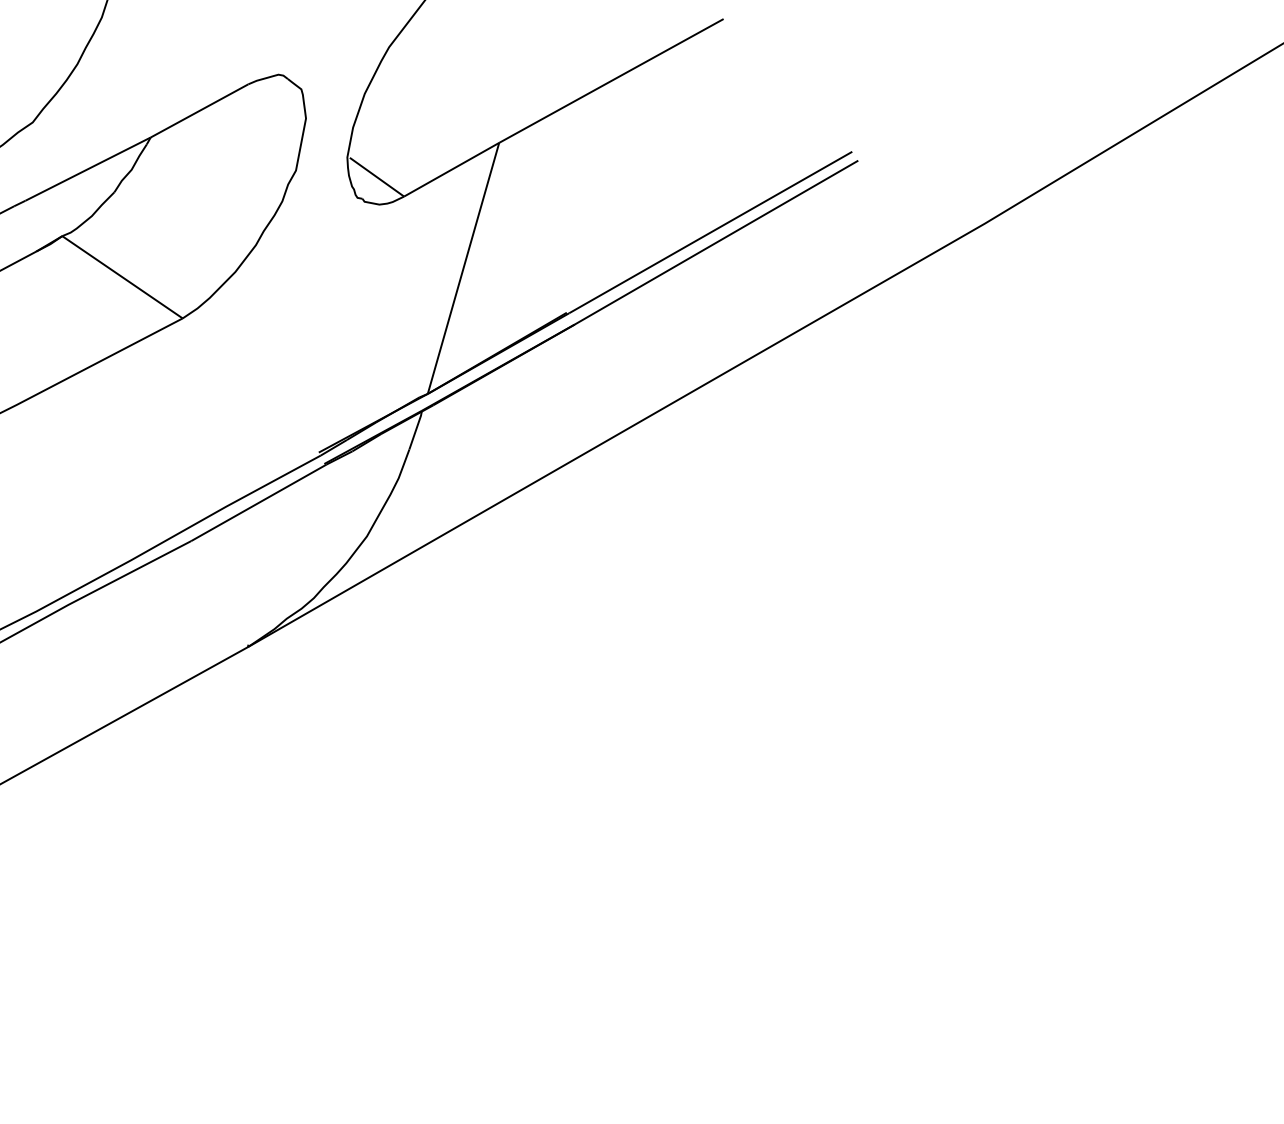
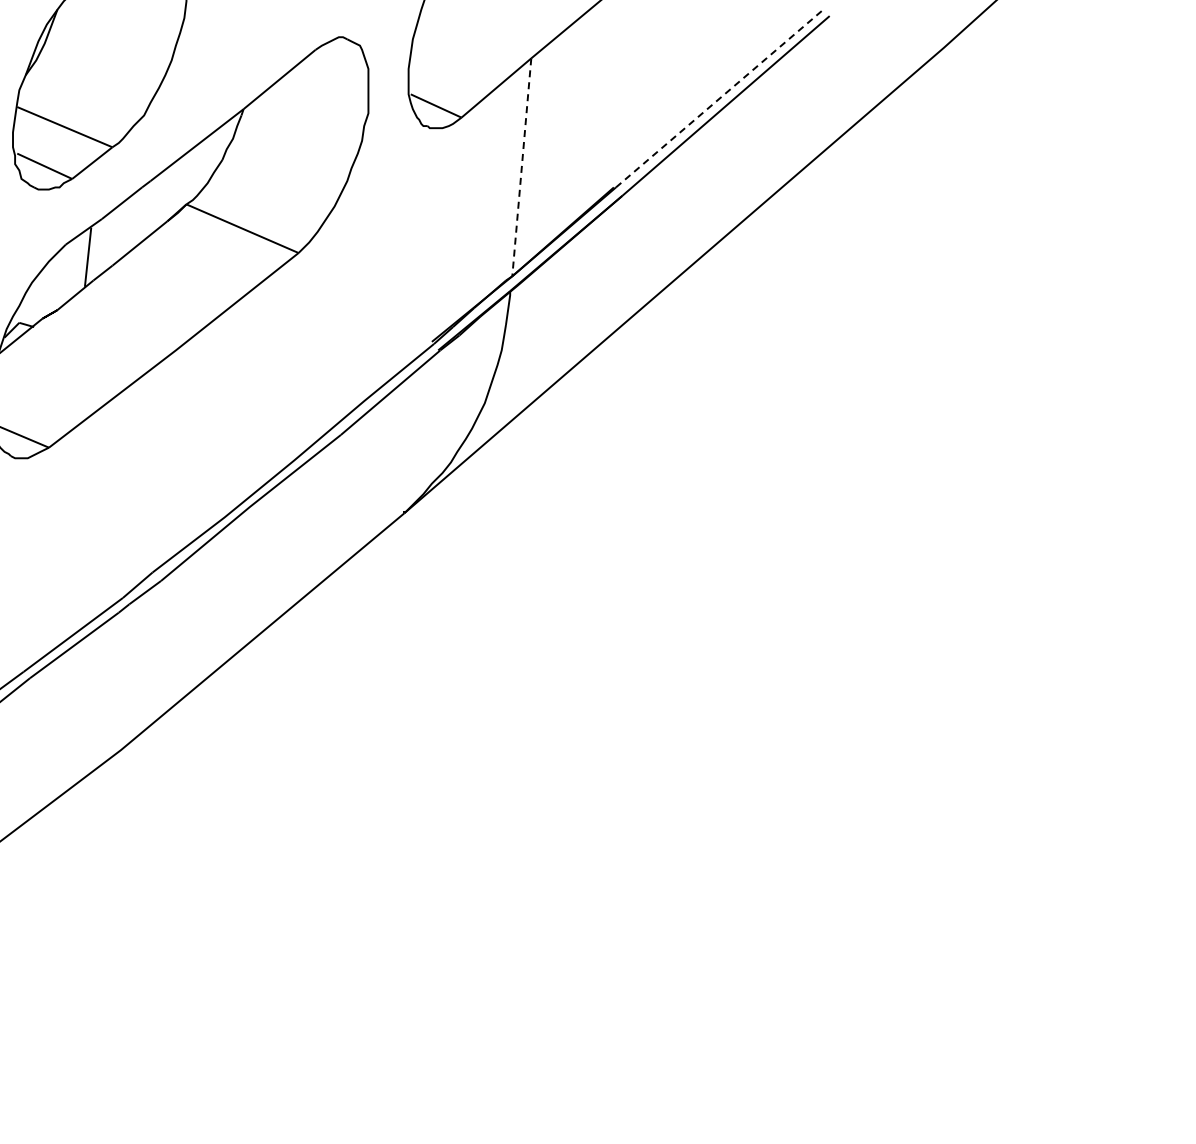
line: (710, 232) -> (719, 98), solid -> dashed
line: (463, 268) -> (521, 167), solid -> dashed

